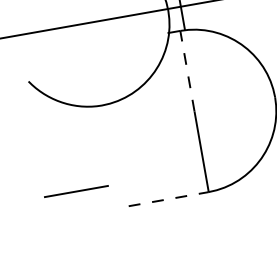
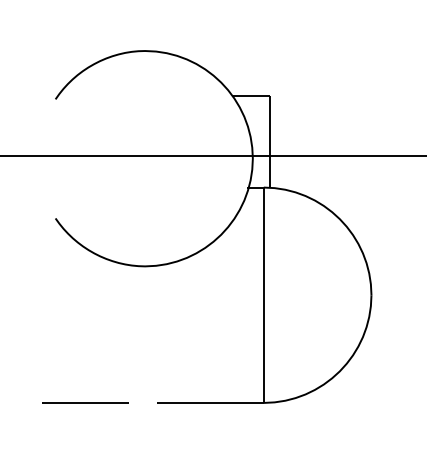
line: (187, 71) -> (263, 241), dashed -> solid
line: (76, 191) -> (85, 402), moved
line: (168, 198) -> (210, 402), dashed -> solid

